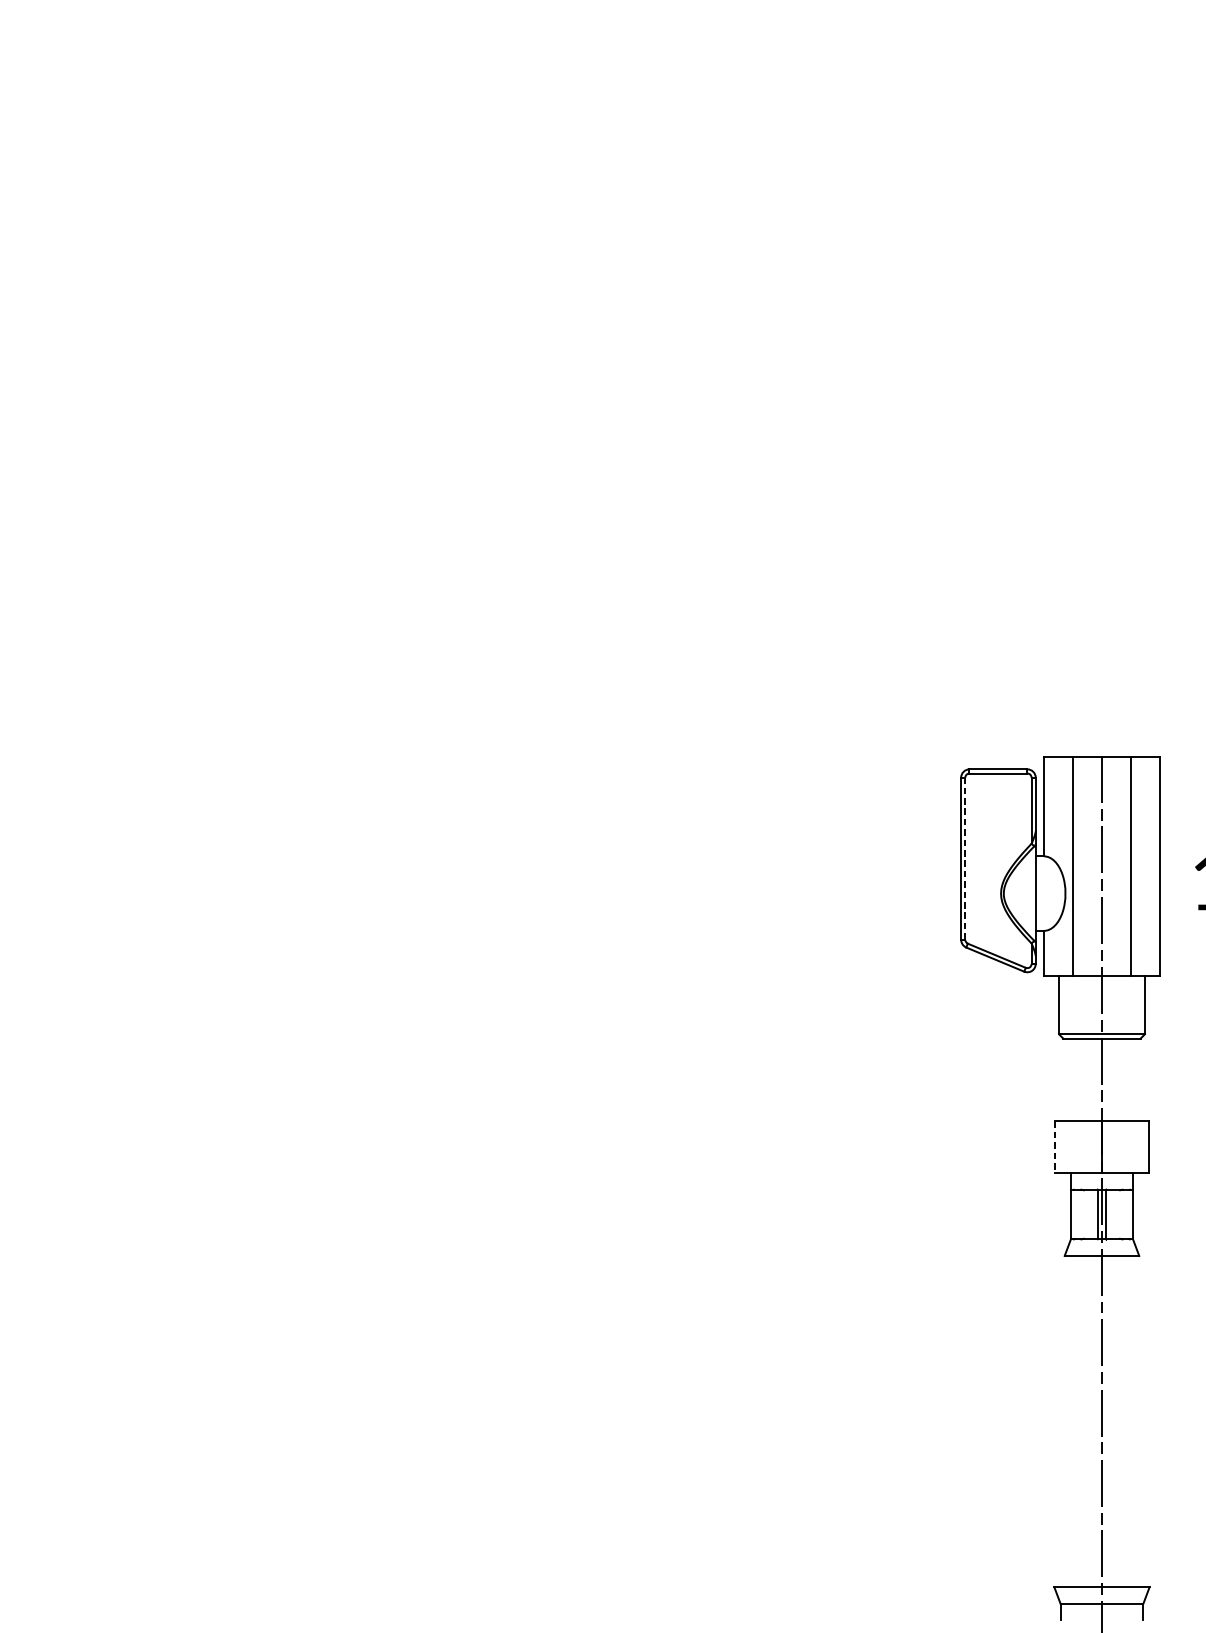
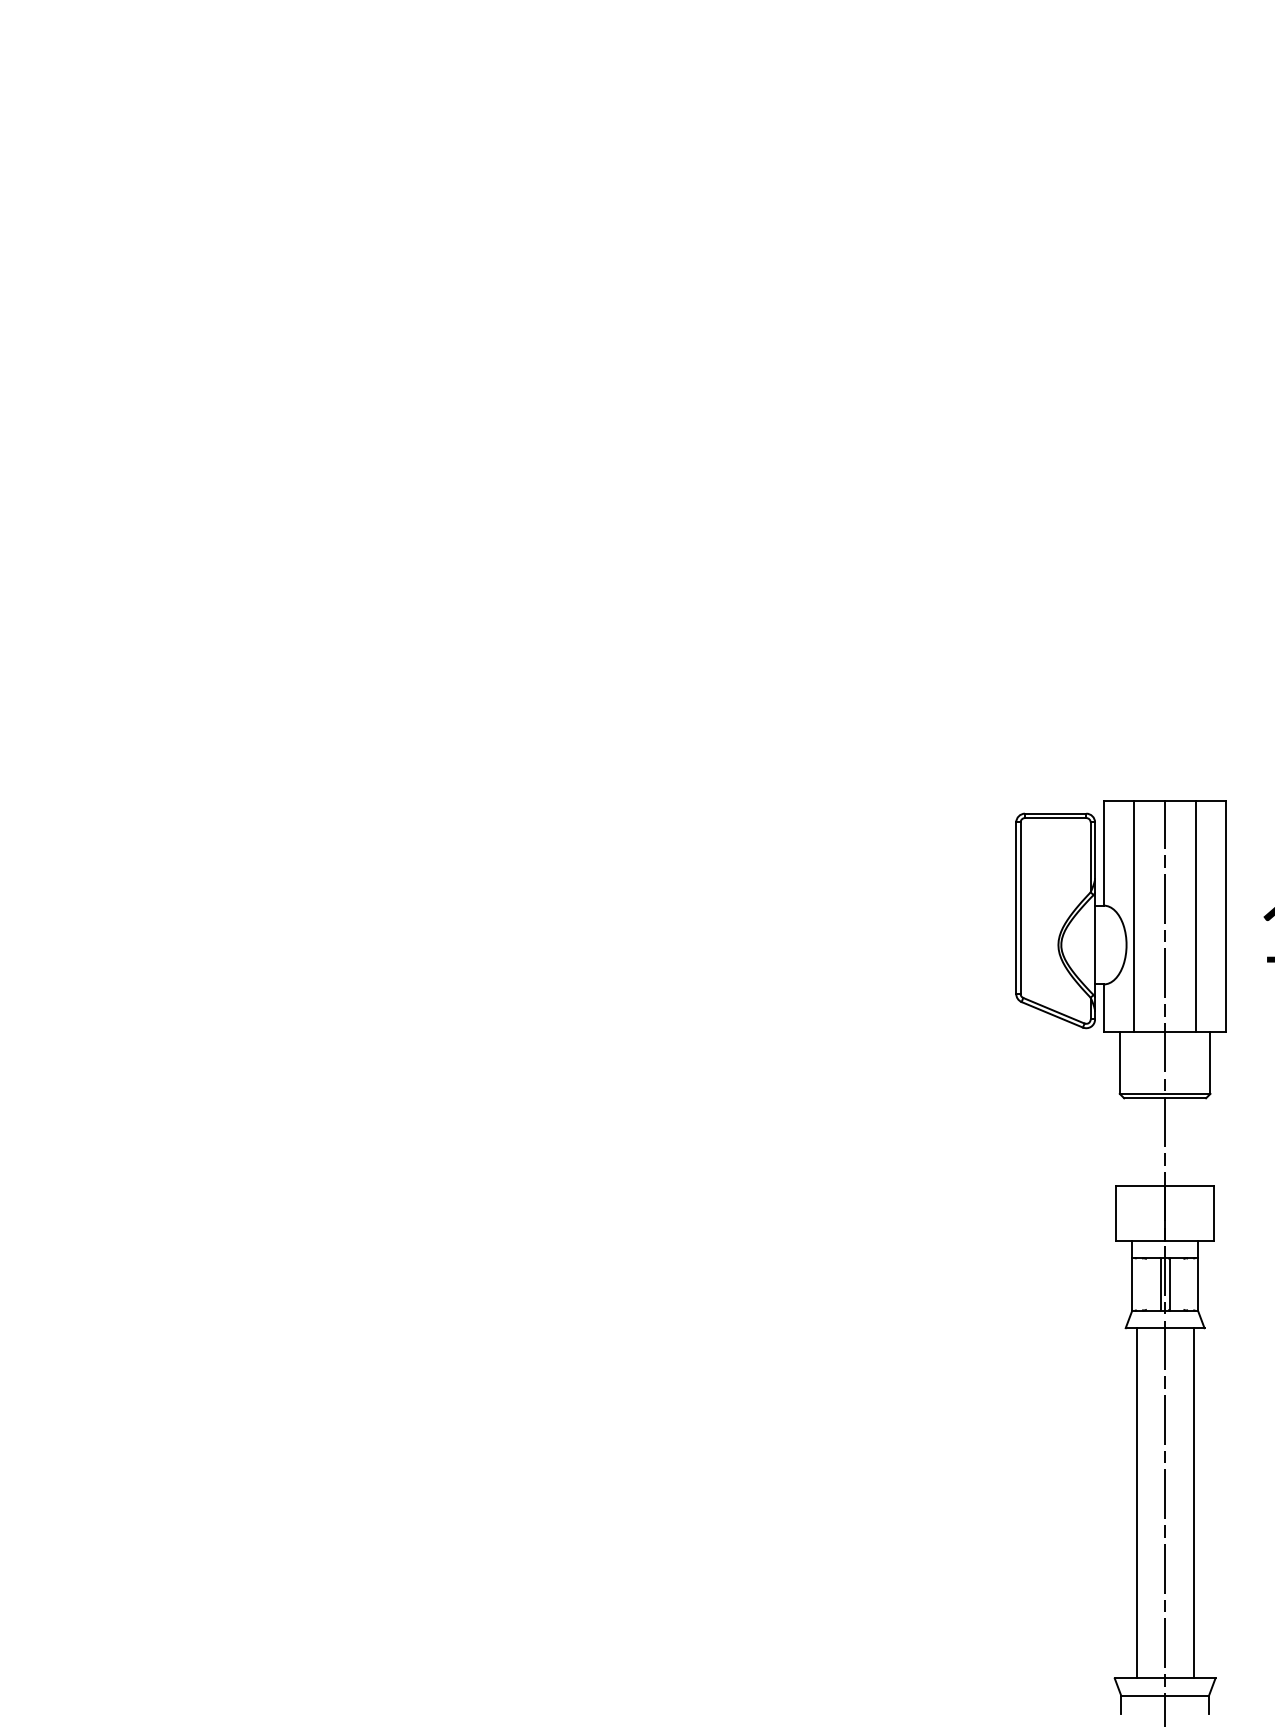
line: (965, 859) -> (1020, 908), dashed -> solid
line: (1055, 1147) -> (1115, 1213), dashed -> solid
line: (1074, 1421) -> (1136, 1503), added
line: (1128, 1421) -> (1193, 1503), added

